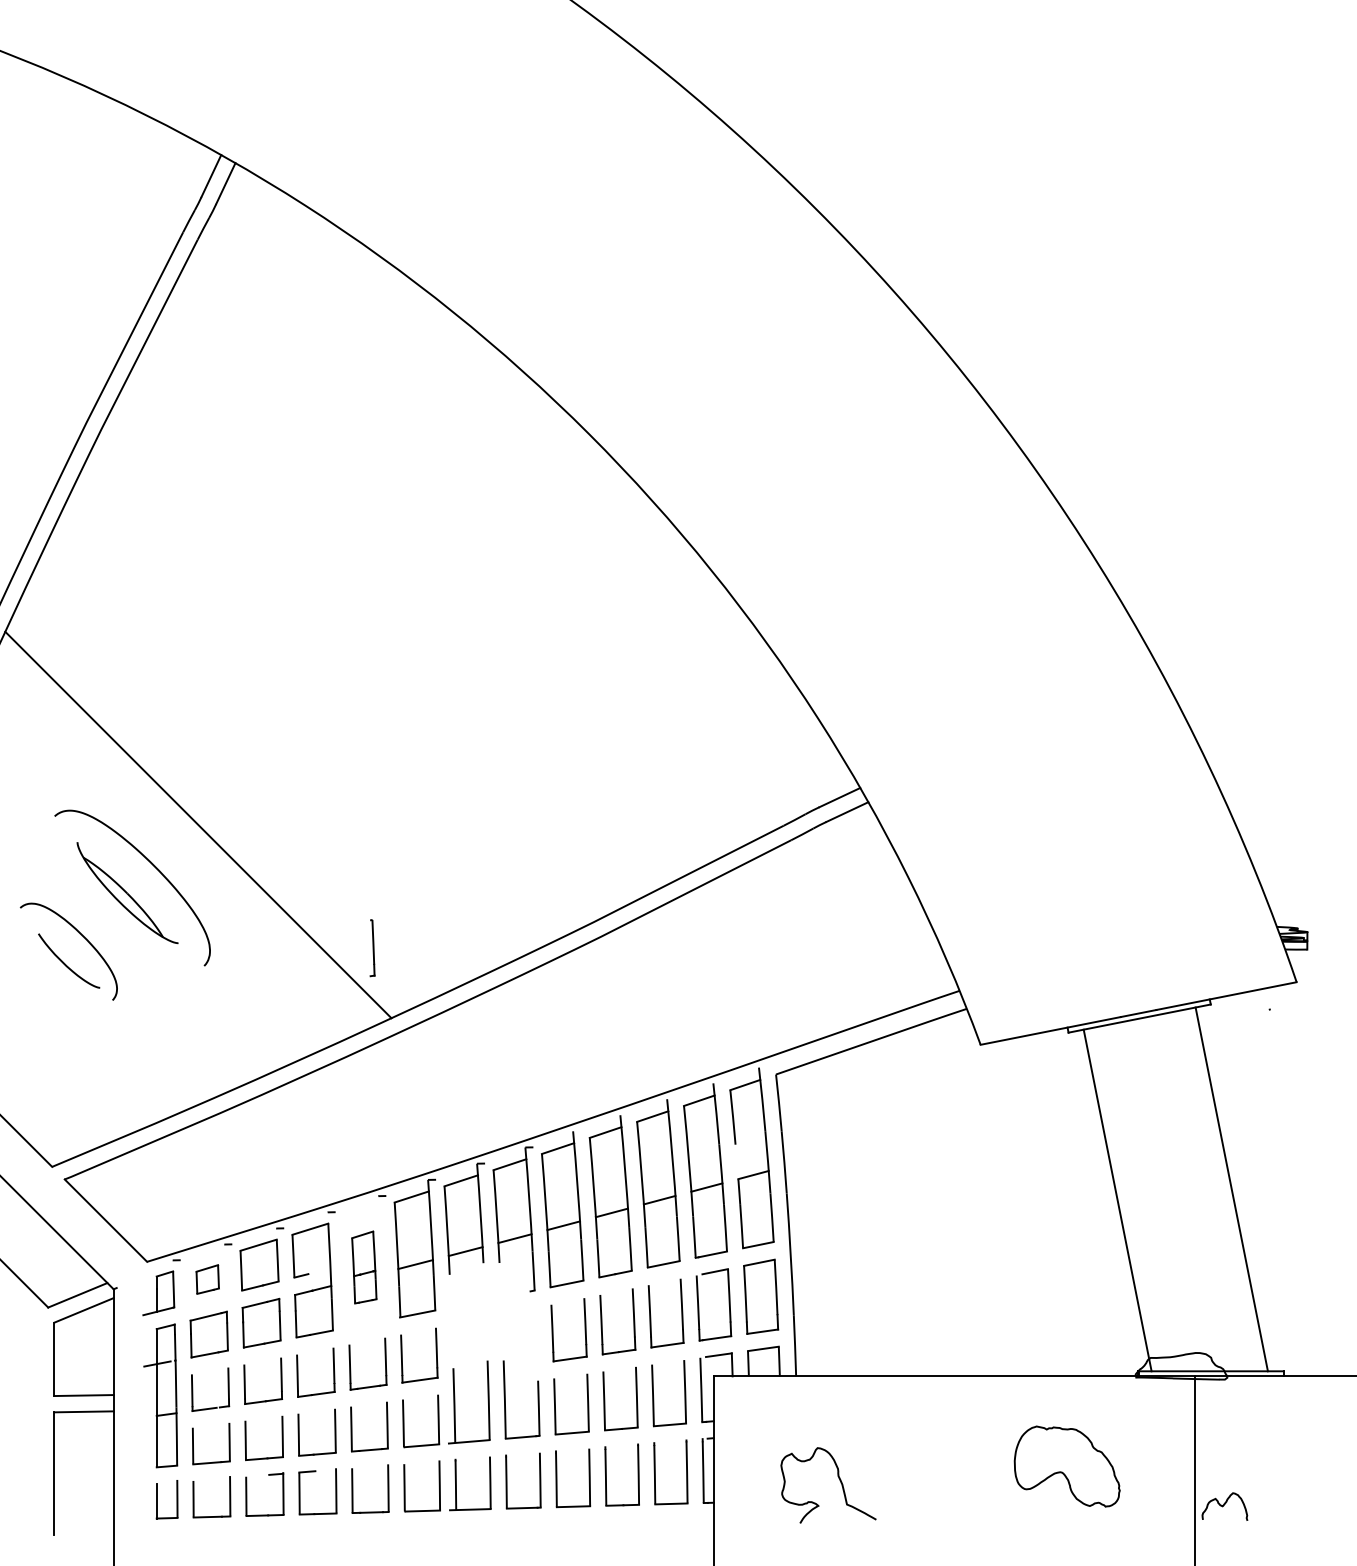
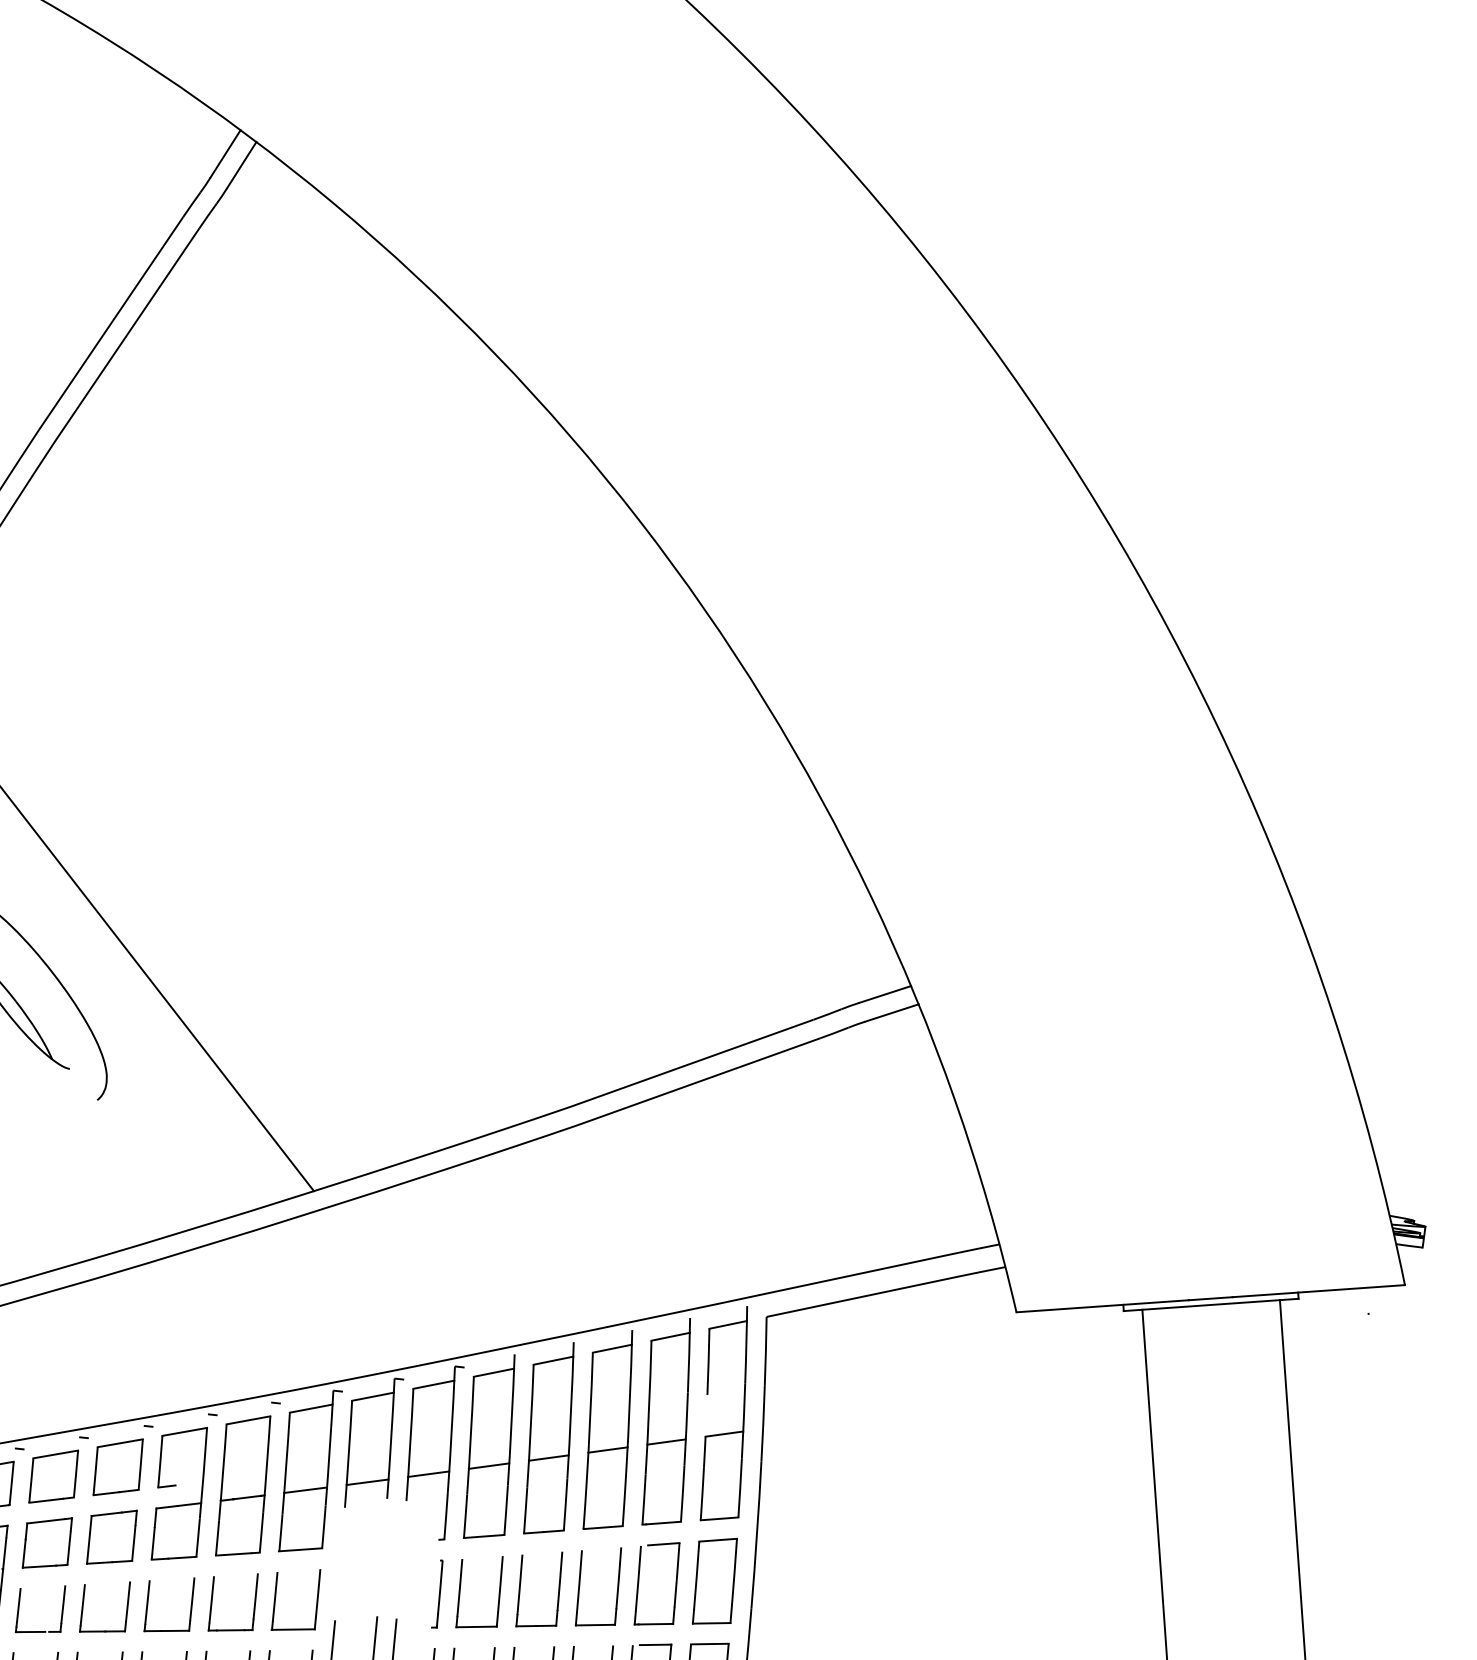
part: (372, 948) -> (438, 1594), moved
part: (364, 1267) -> (243, 1486), size x1.67
part: (207, 1279) -> (53, 1476), size x1.67

